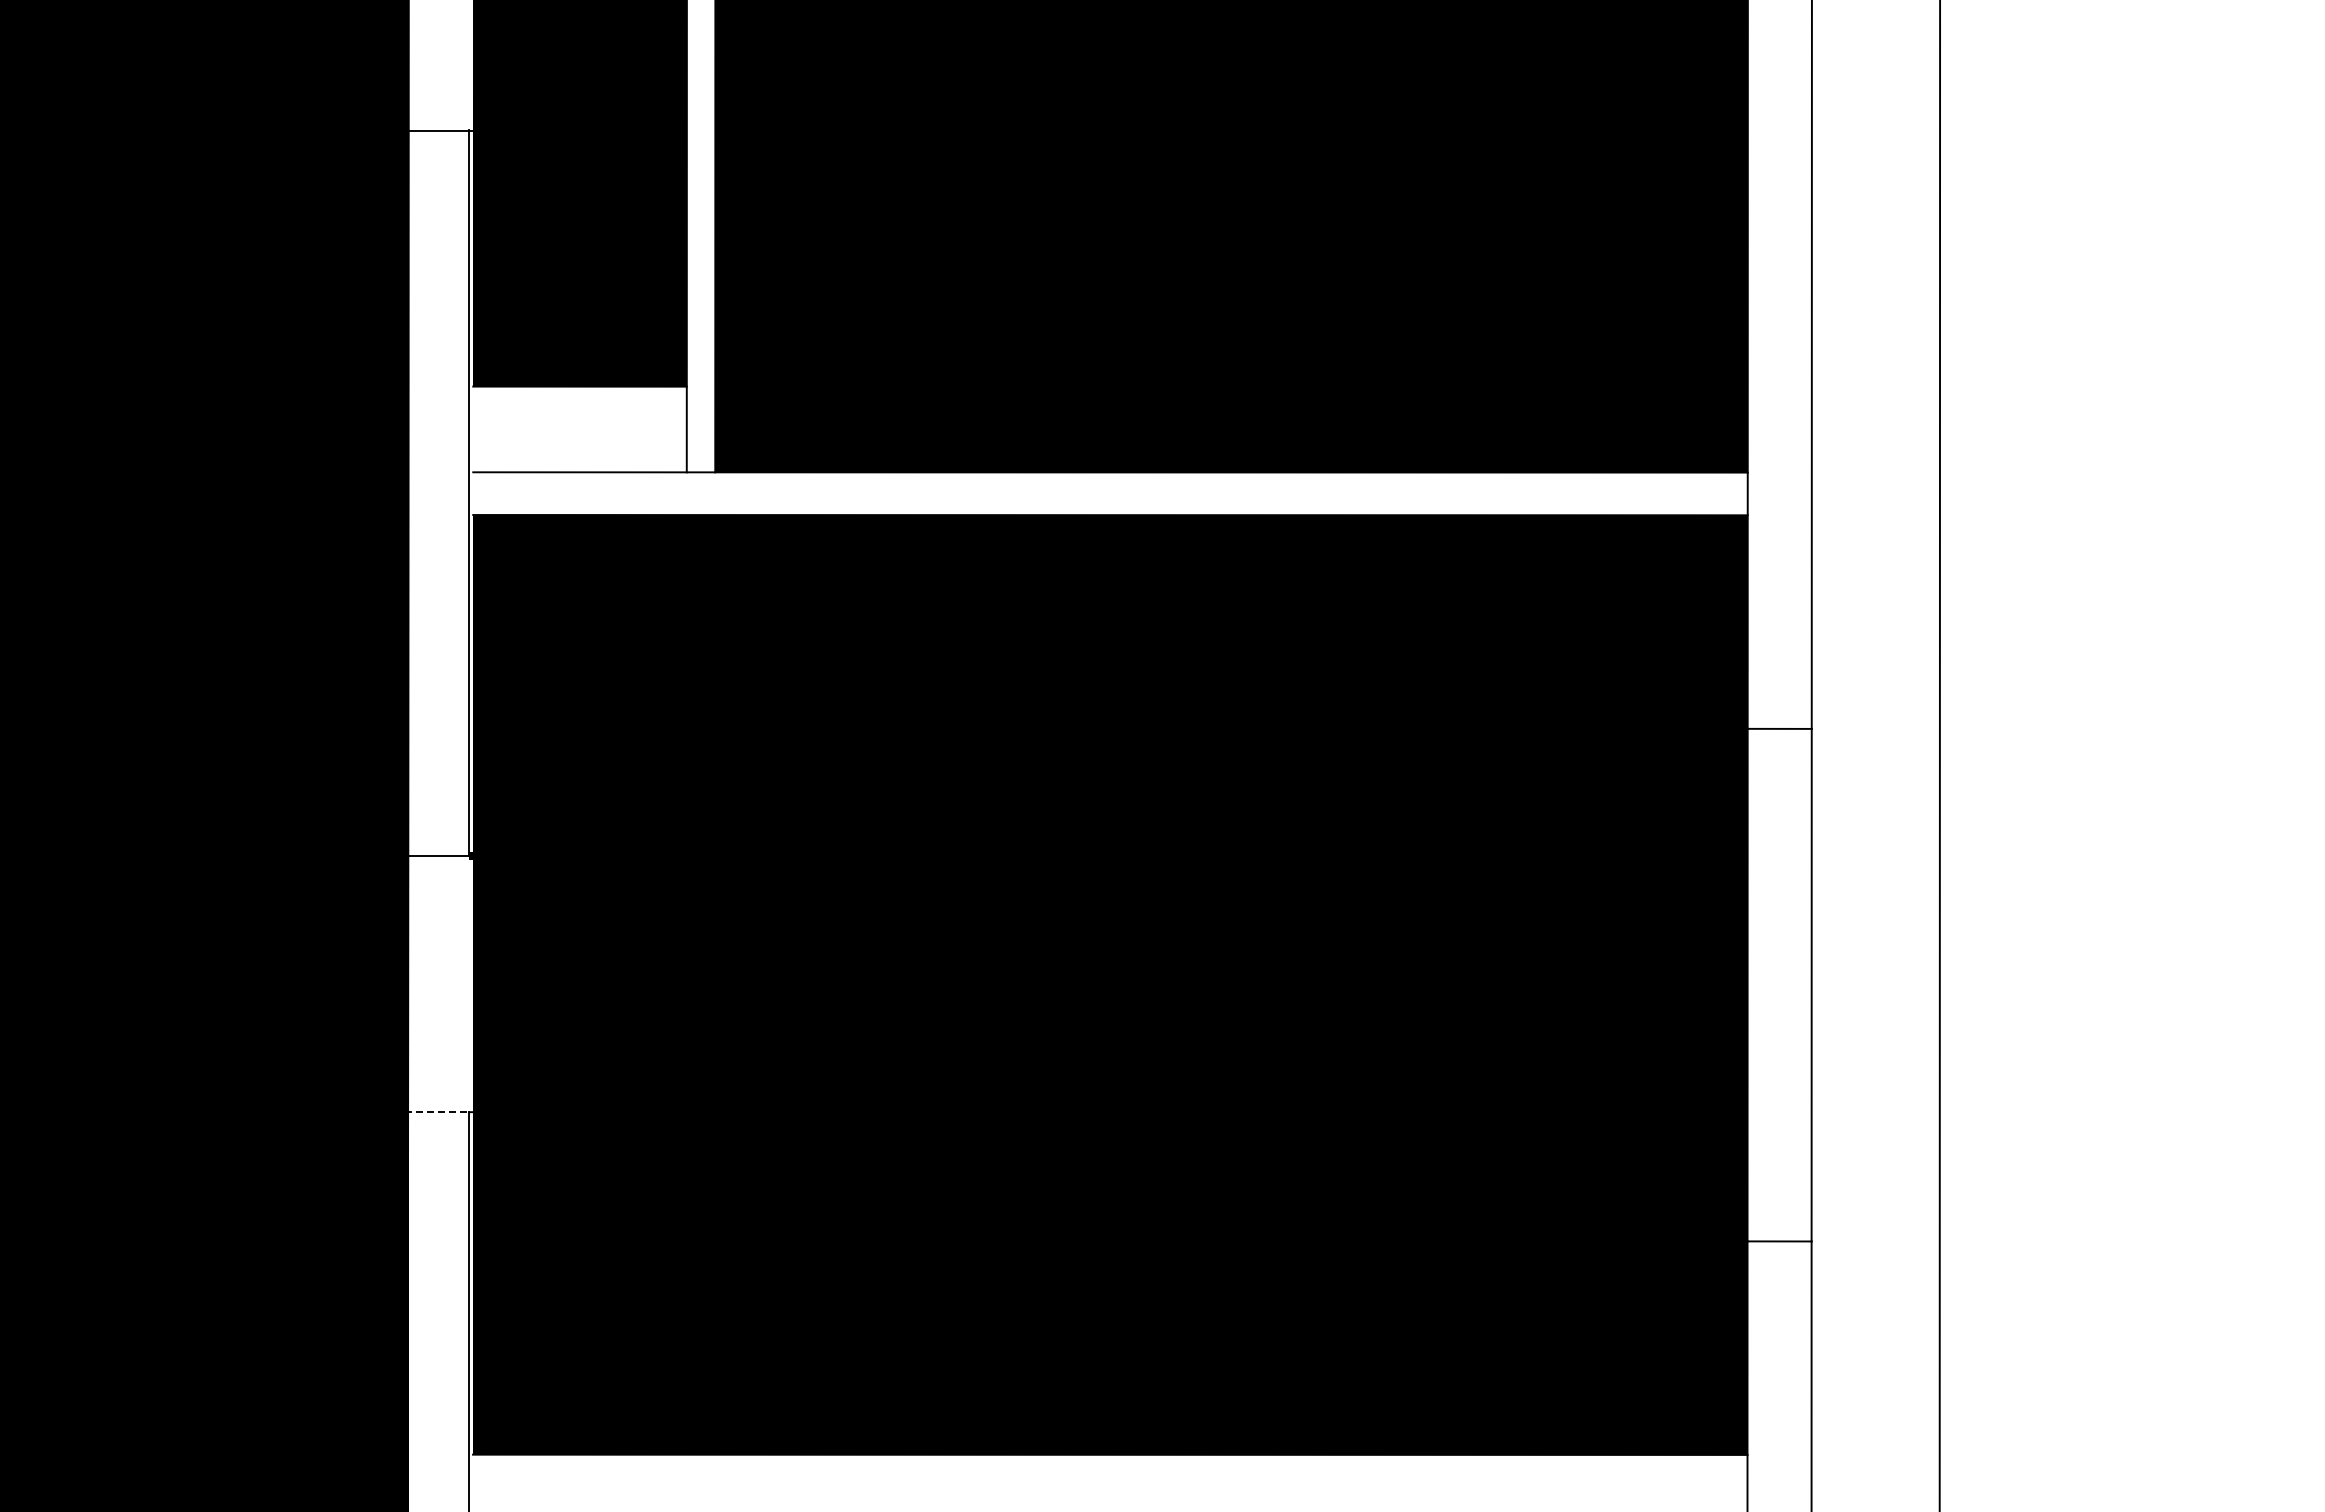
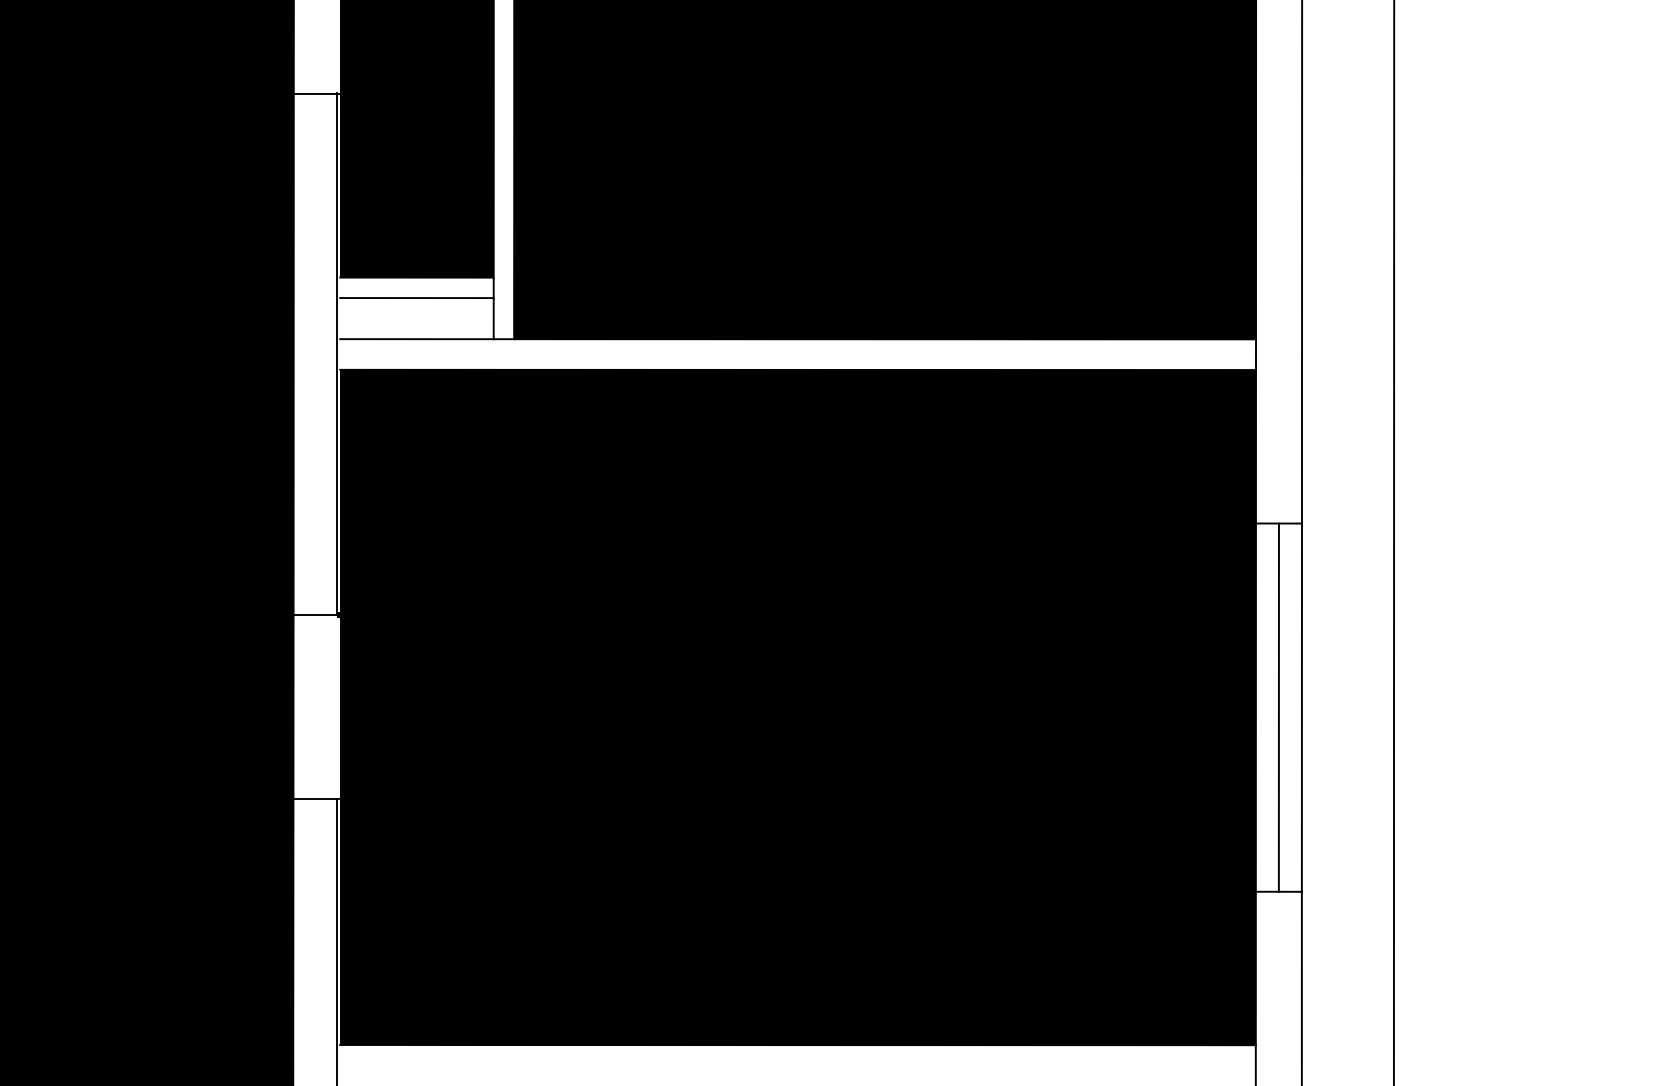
line: (579, 415) -> (416, 298), added
line: (1779, 985) -> (1278, 707), added
line: (437, 1112) -> (314, 799), dashed -> solid

